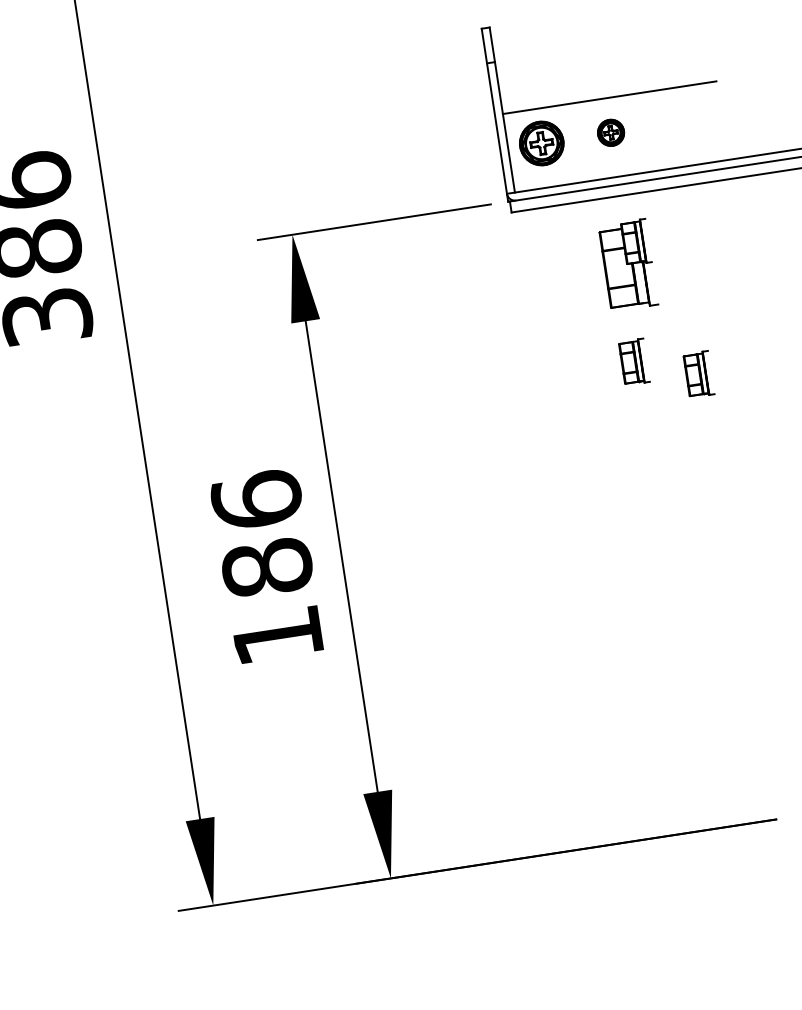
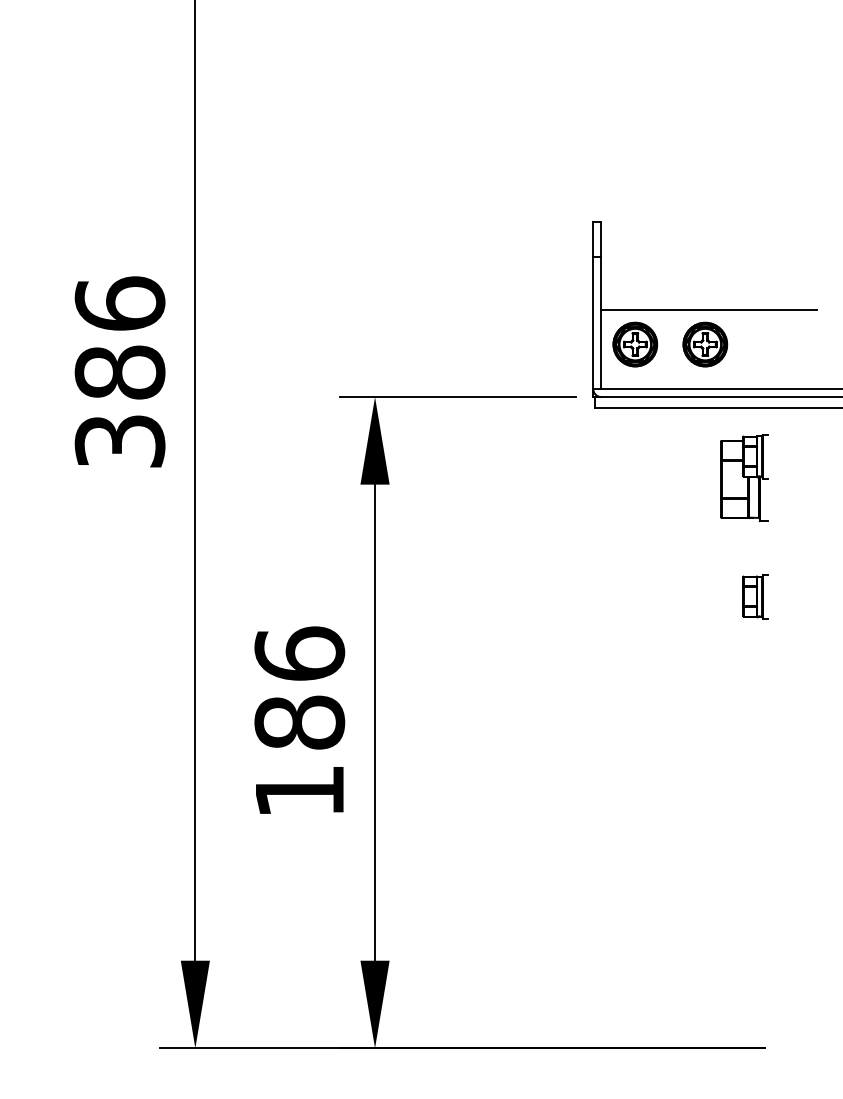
part: (611, 132) -> (705, 344), size x1.67
part: (628, 265) -> (744, 478), moved
part: (634, 361) -> (693, 574), removed

